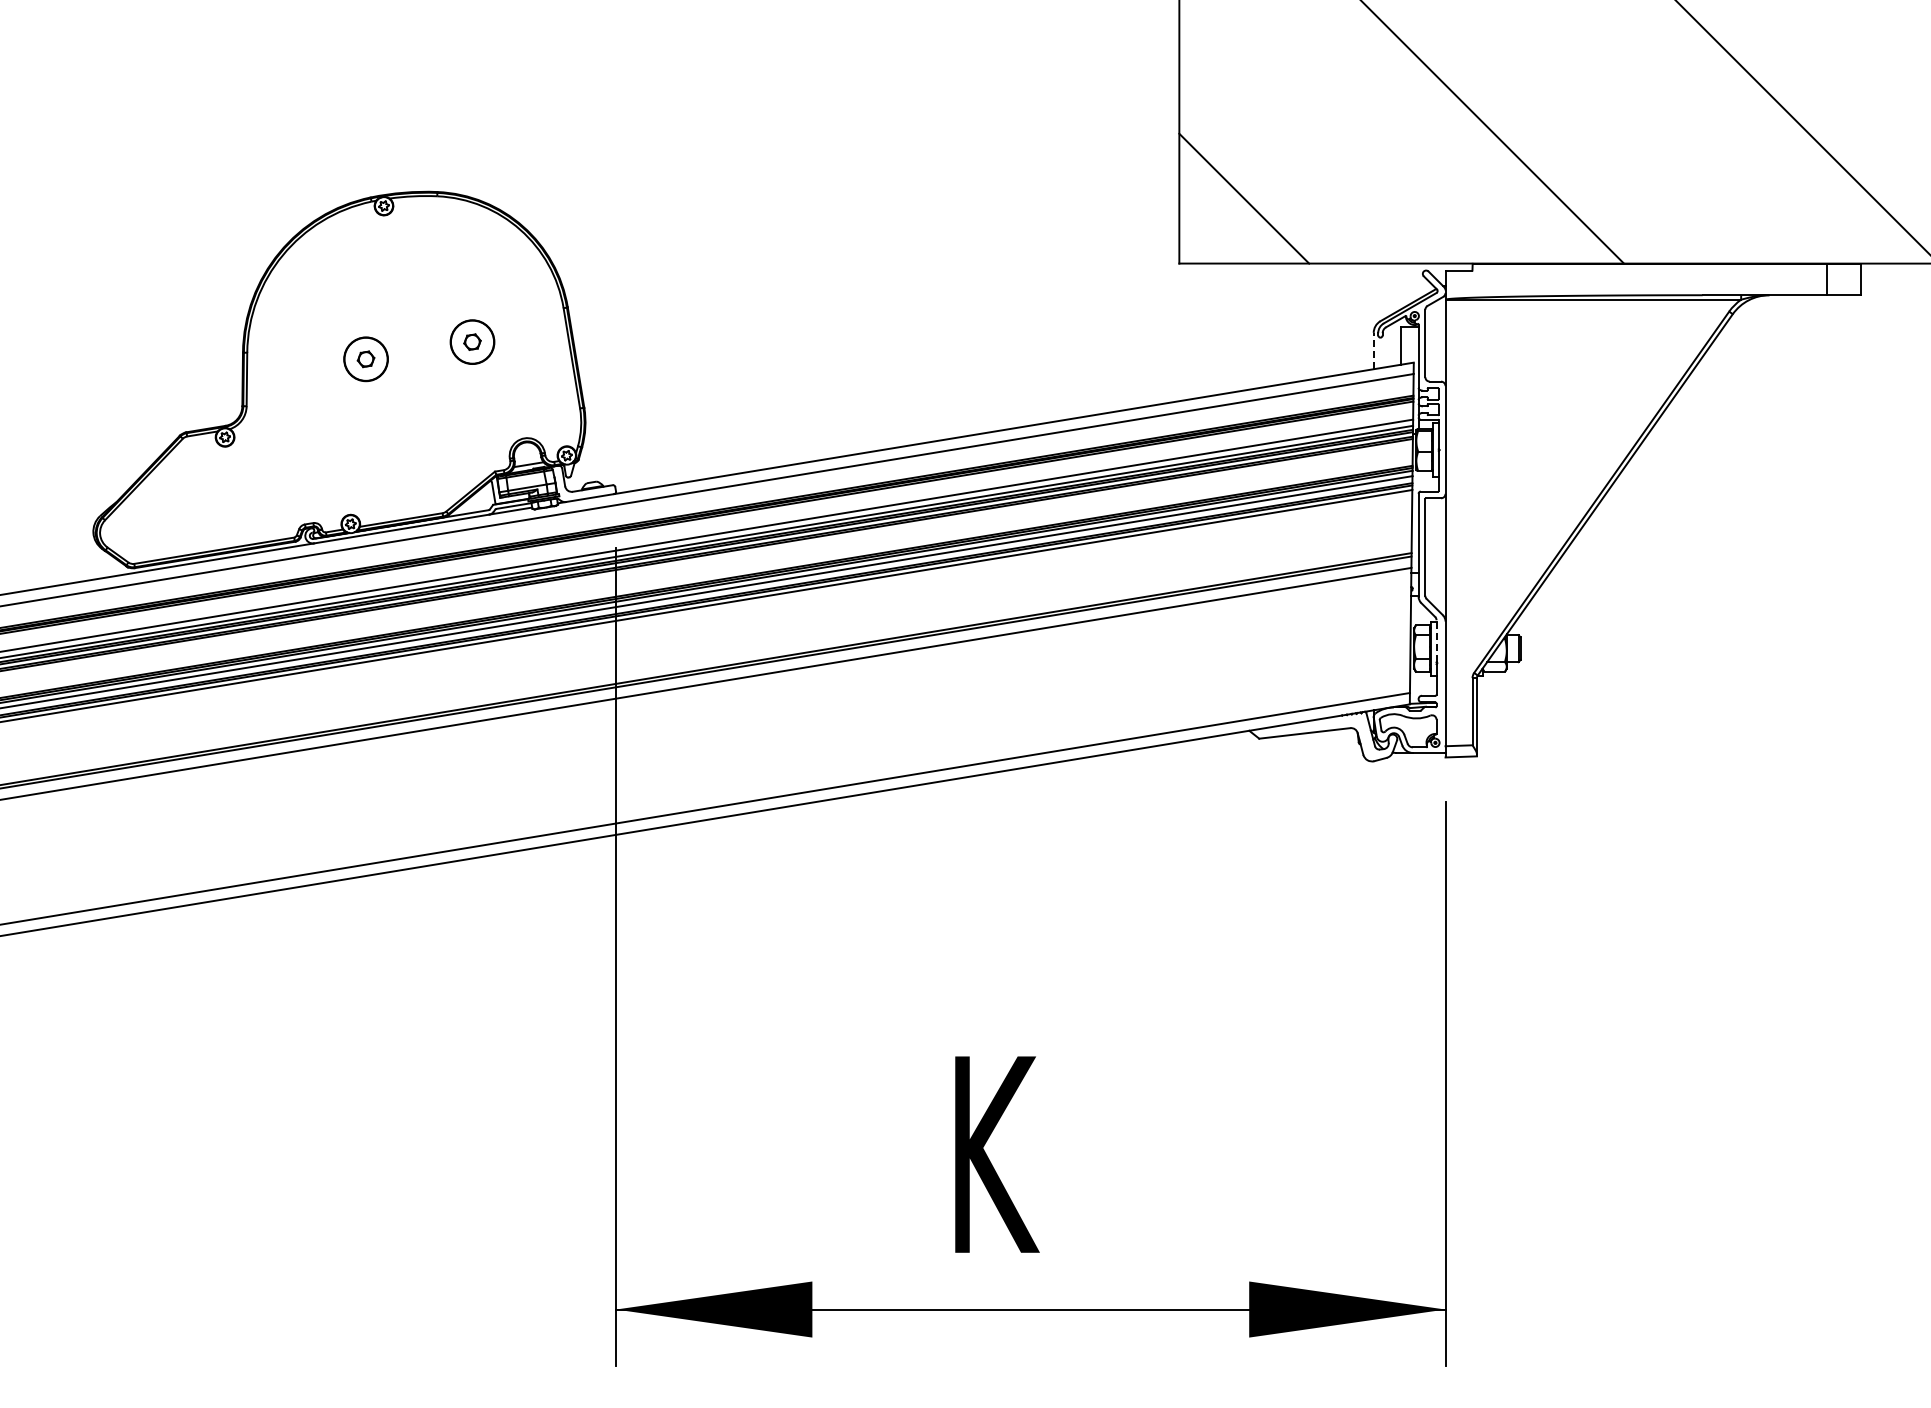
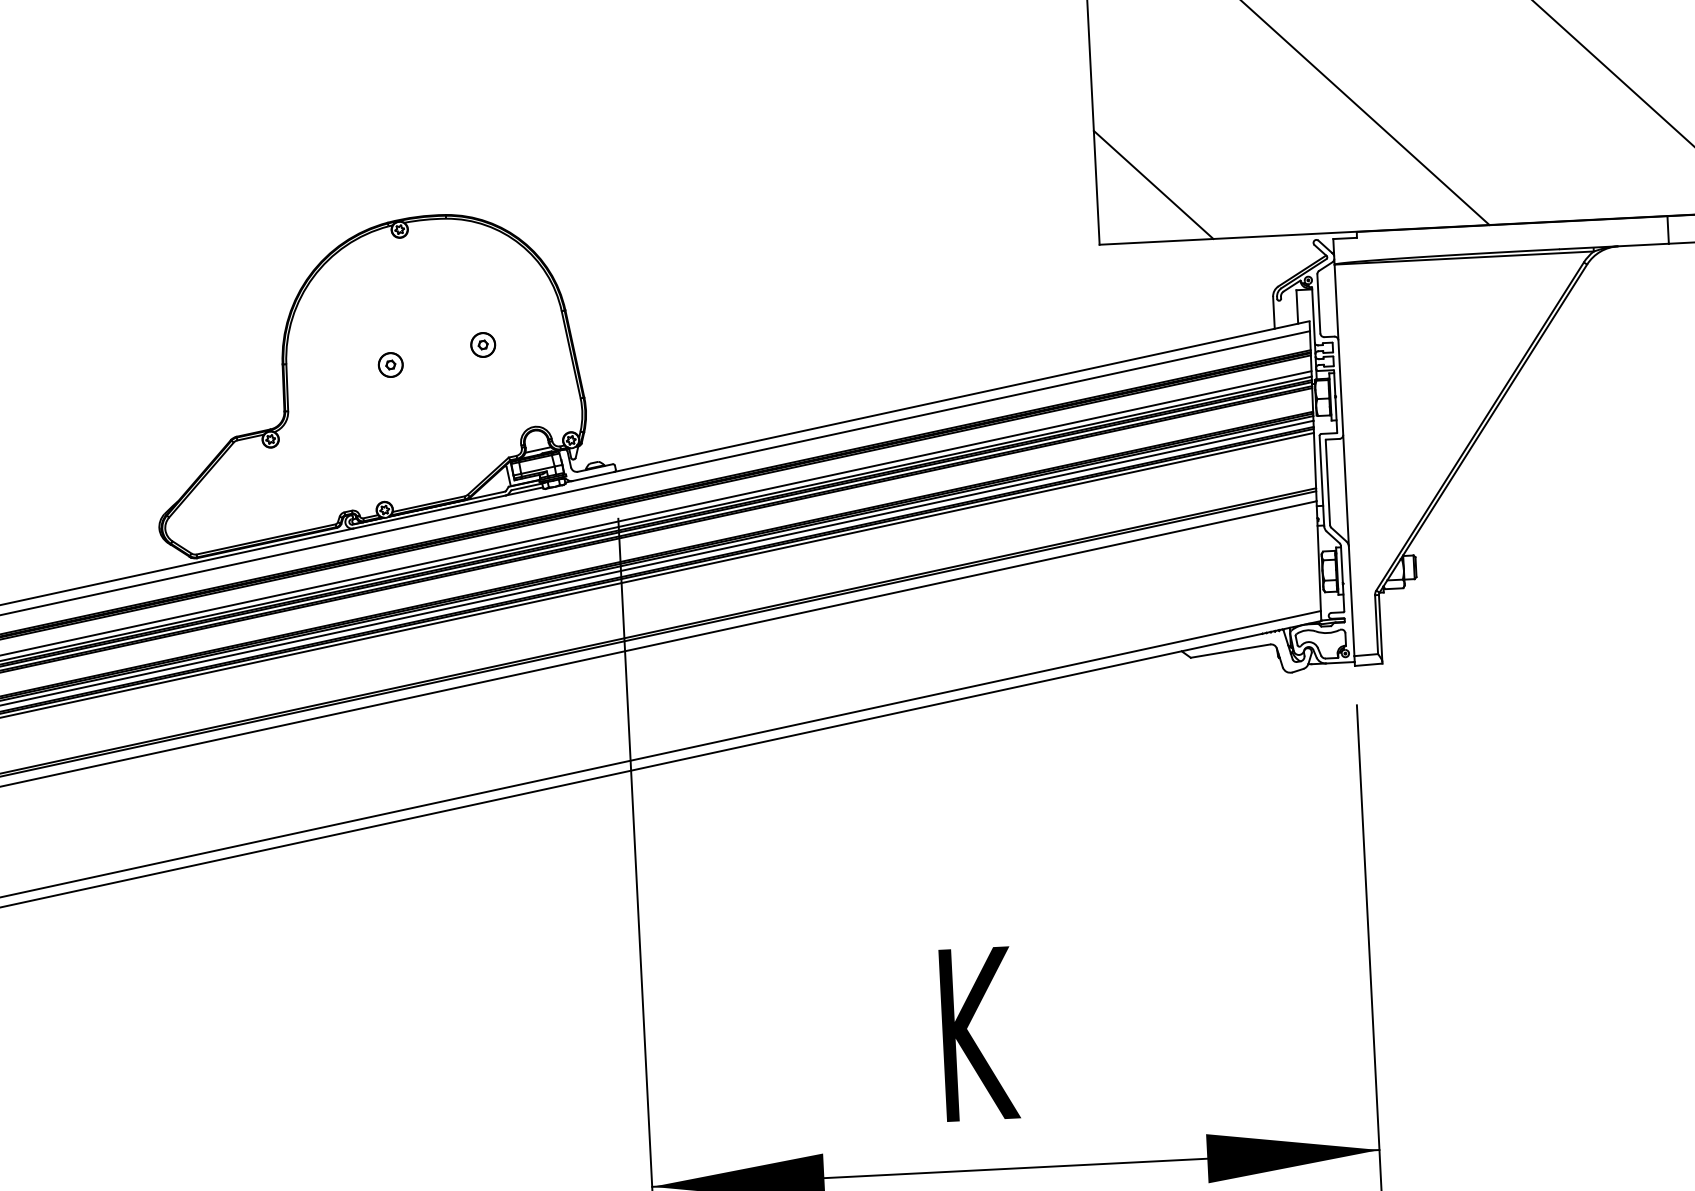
part: (471, 341) -> (482, 344), size x0.62
line: (1373, 350) -> (1273, 312), dashed -> solid
part: (365, 359) -> (390, 365), size x0.62
line: (1436, 640) -> (1341, 563), dashed -> solid

